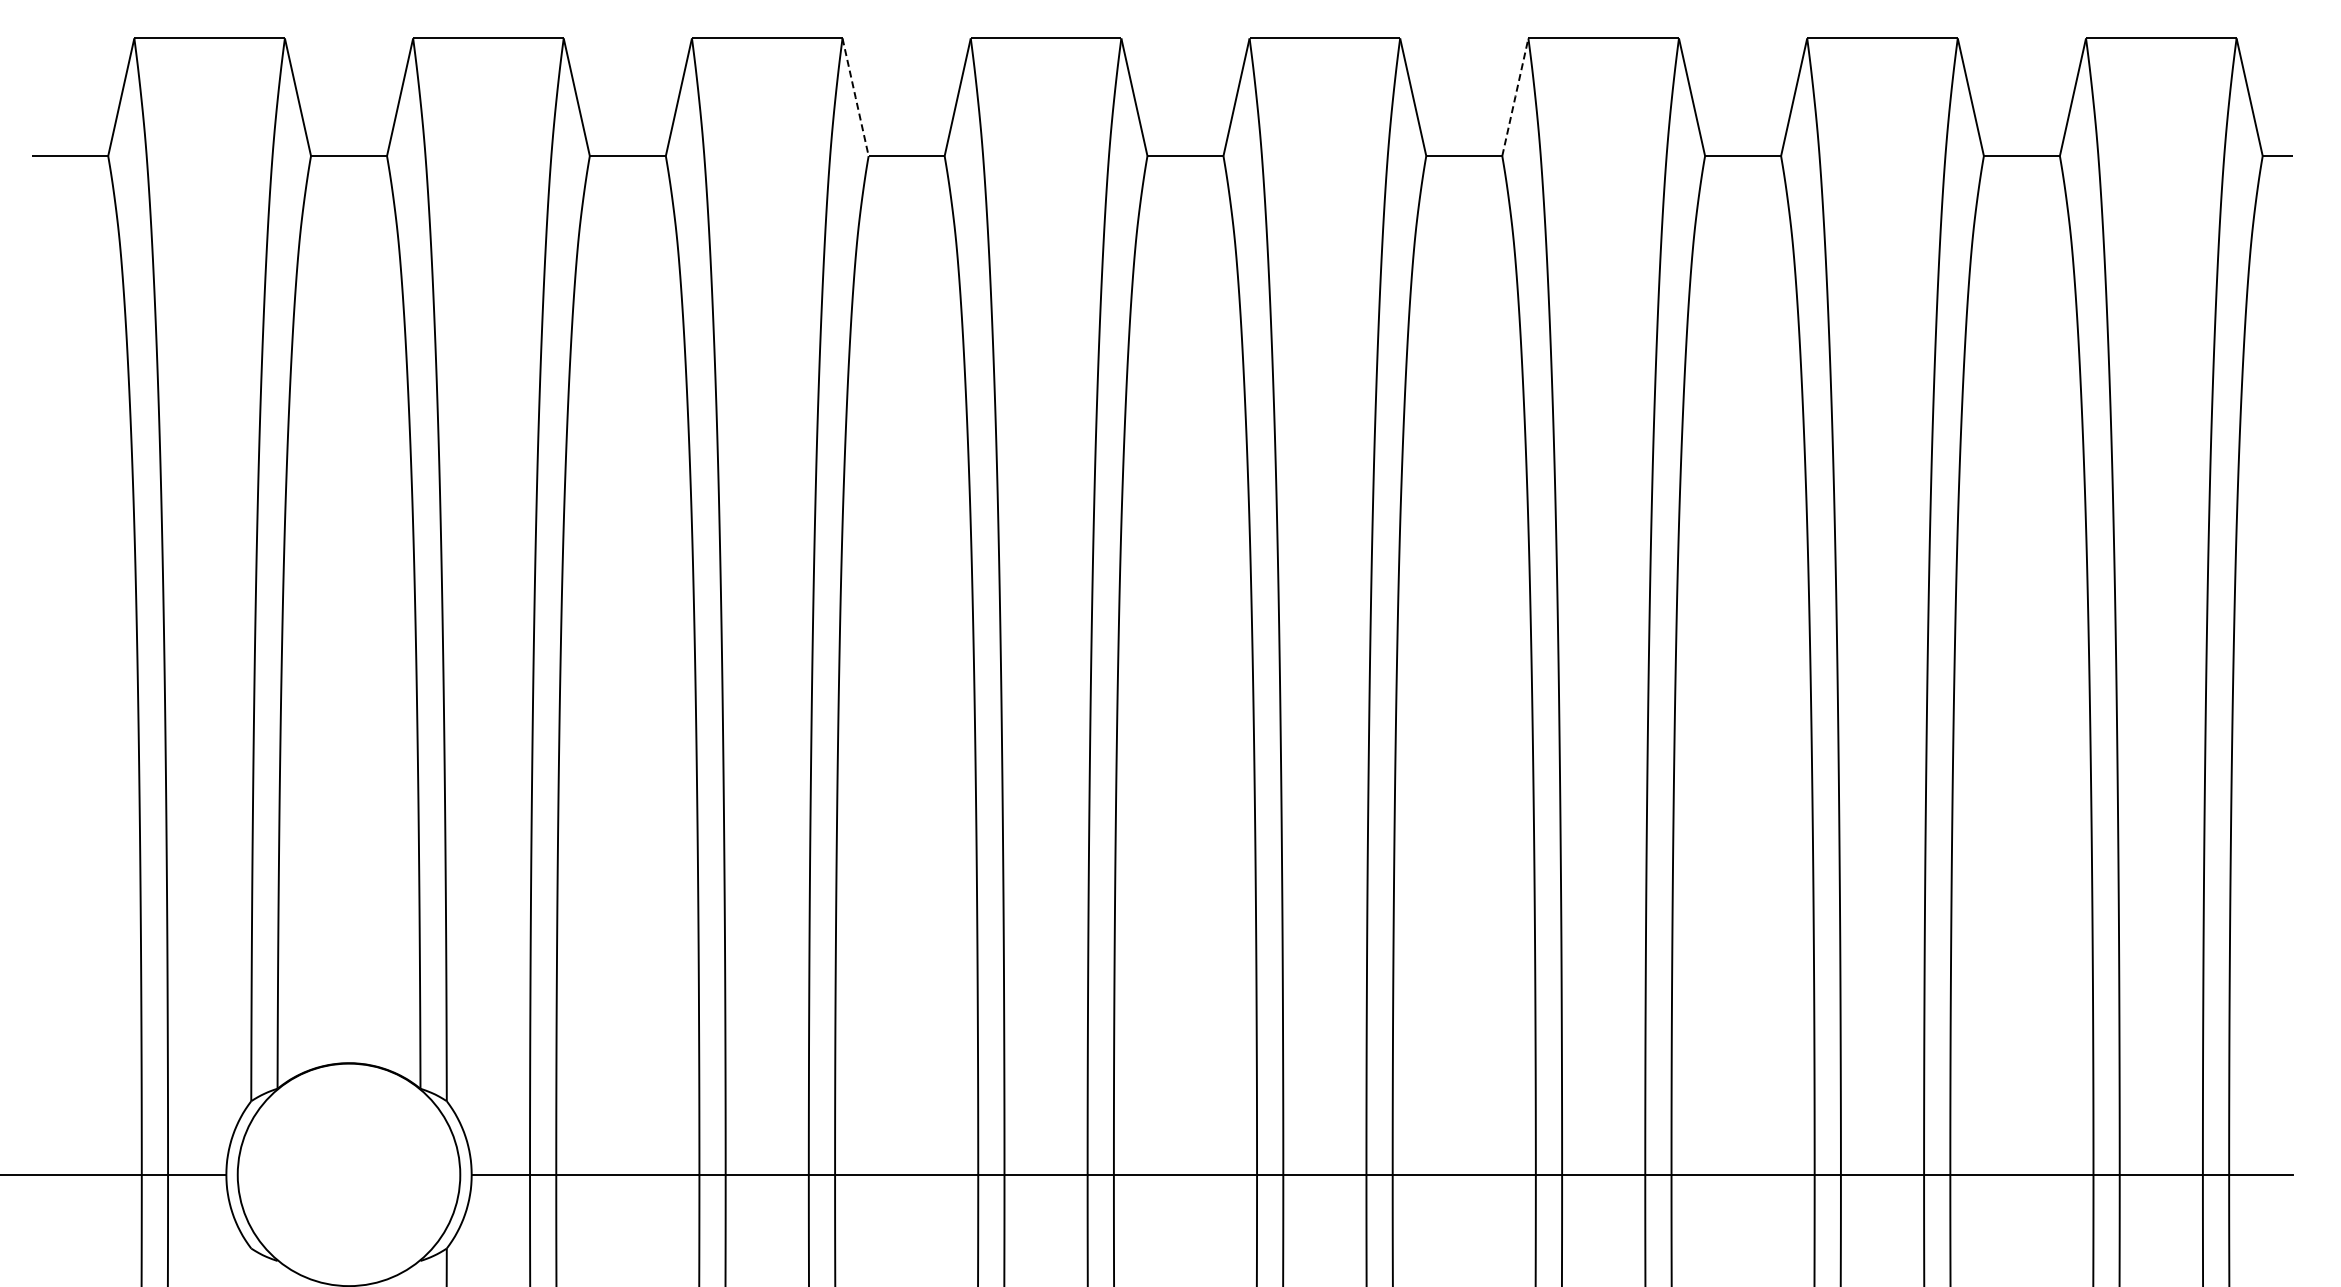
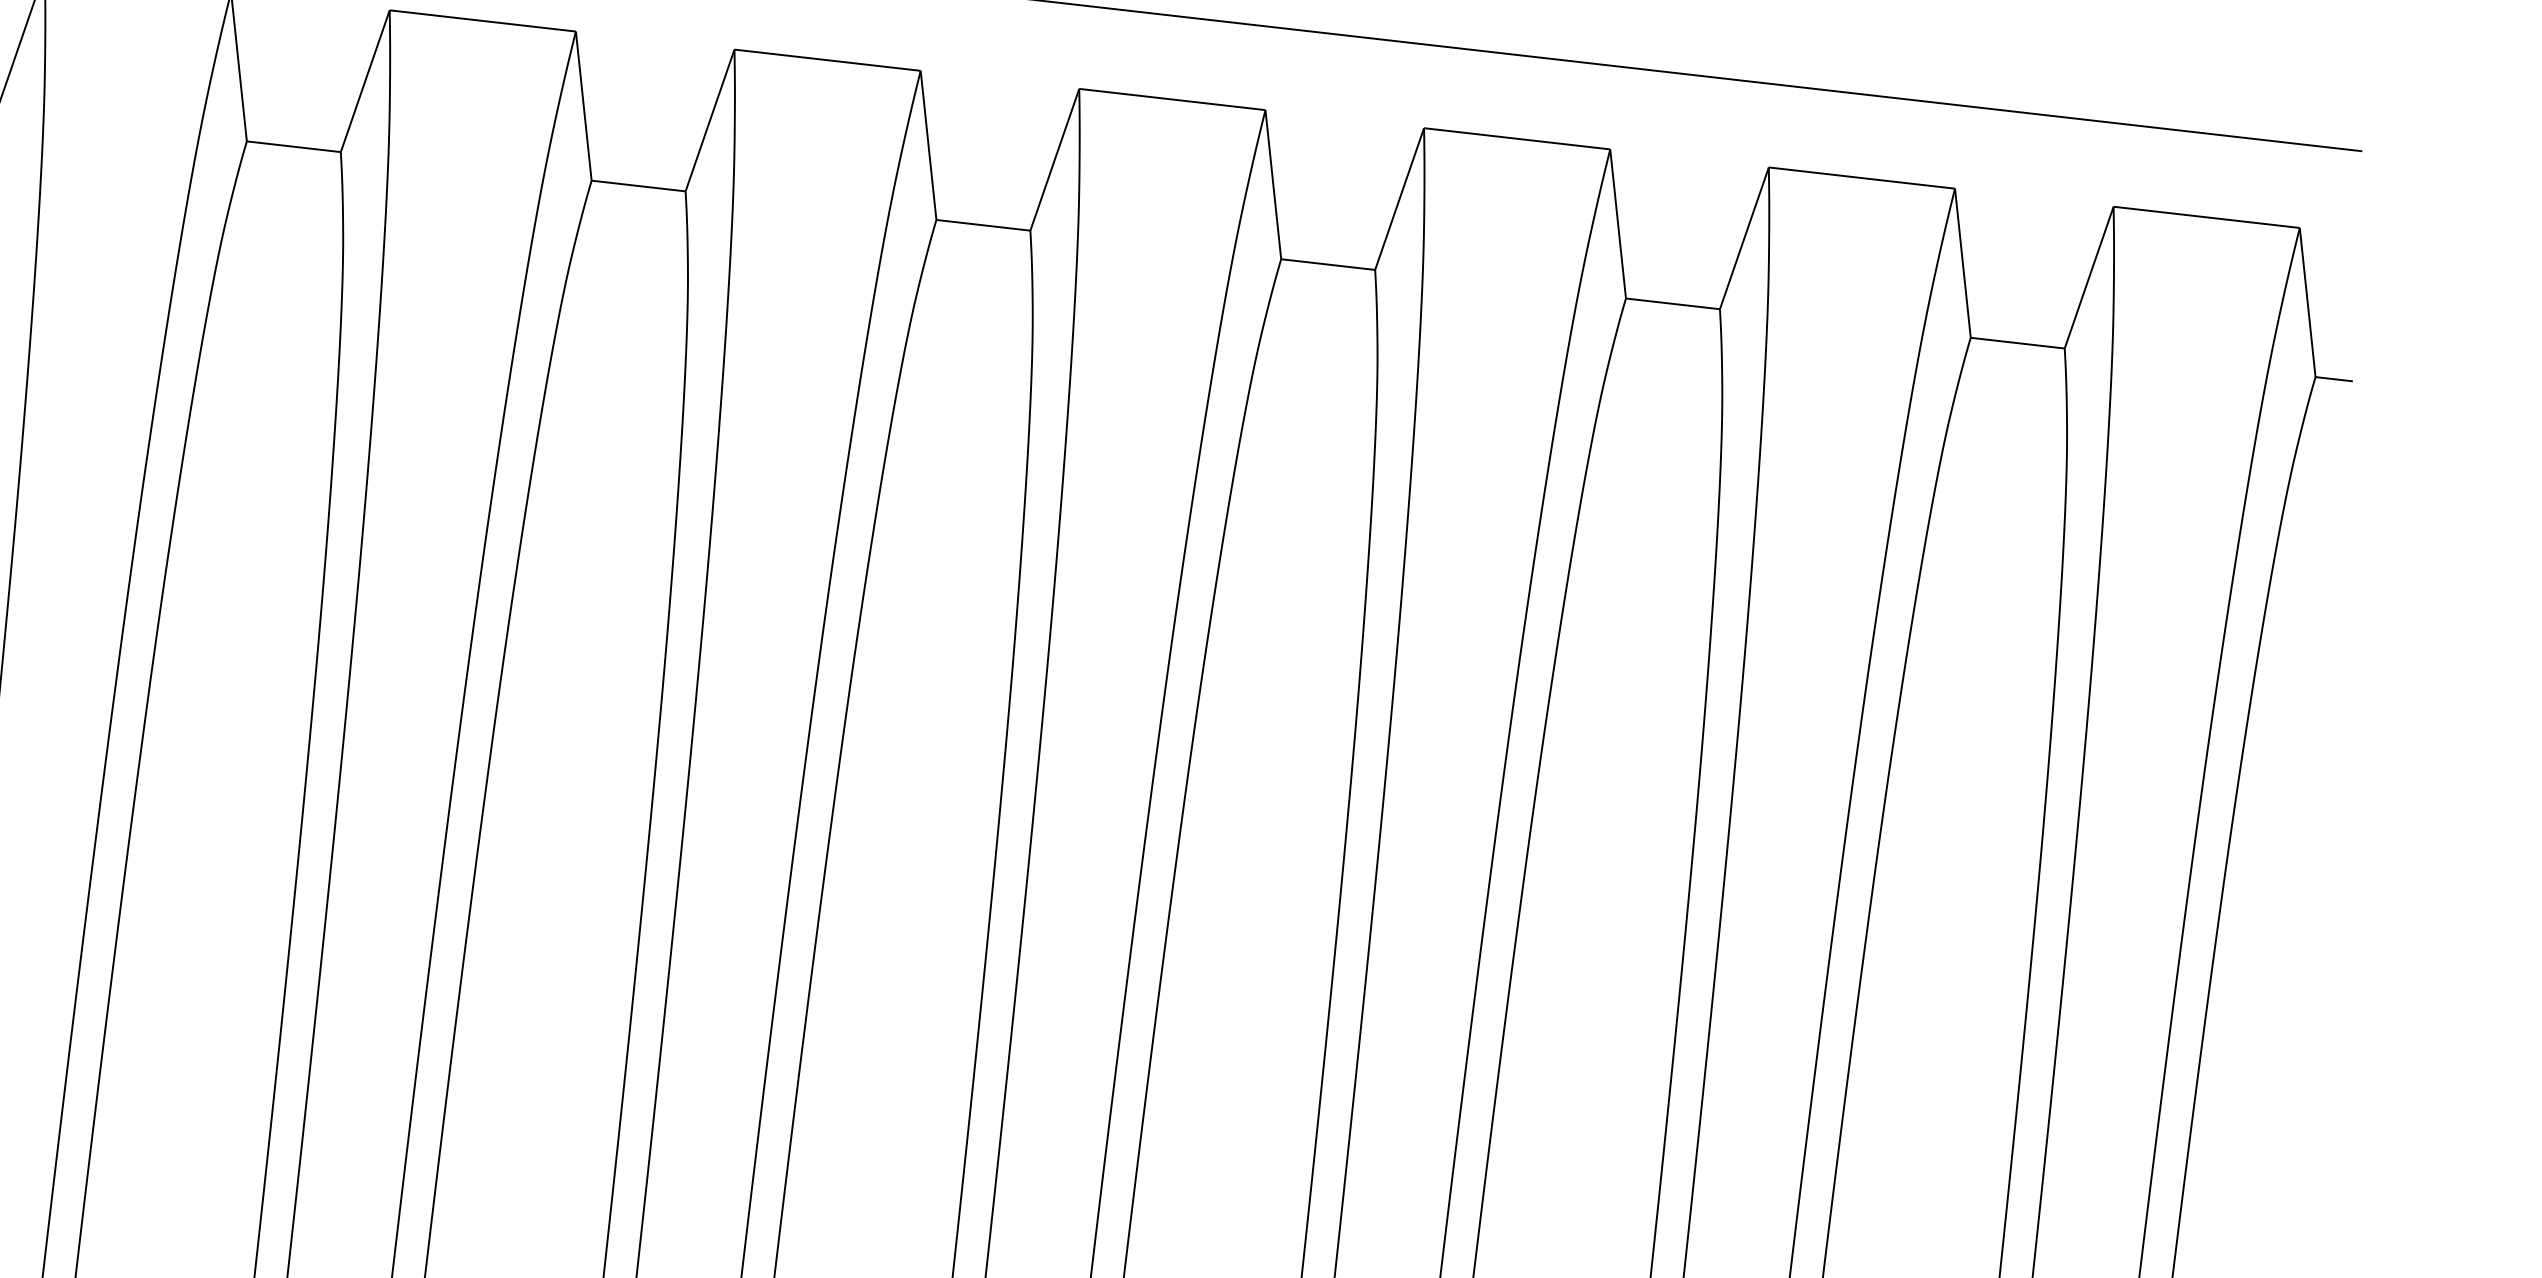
line: (855, 96) -> (583, 105), dashed -> solid
line: (1515, 97) -> (1399, 199), dashed -> solid

